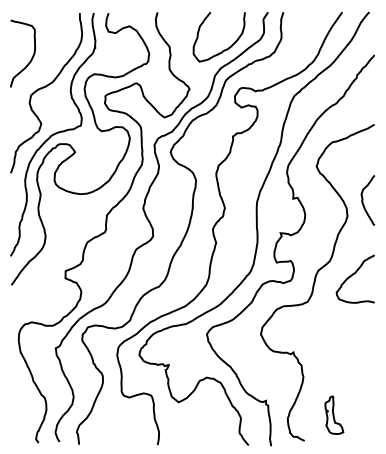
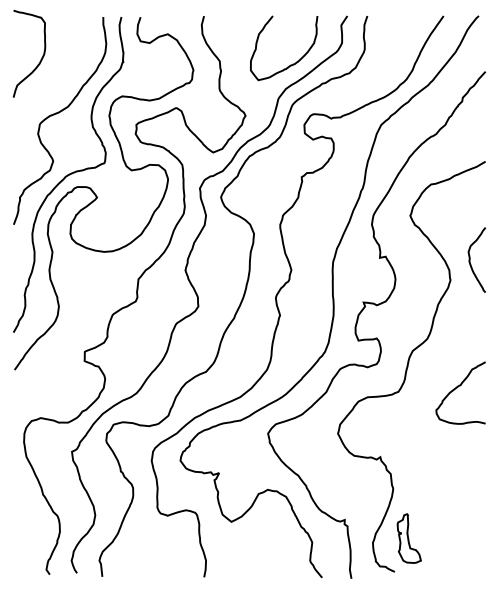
curve: (31, 58) -> (40, 59), moved
curve: (353, 275) -> (457, 388), moved
part: (333, 415) -> (408, 538), moved

